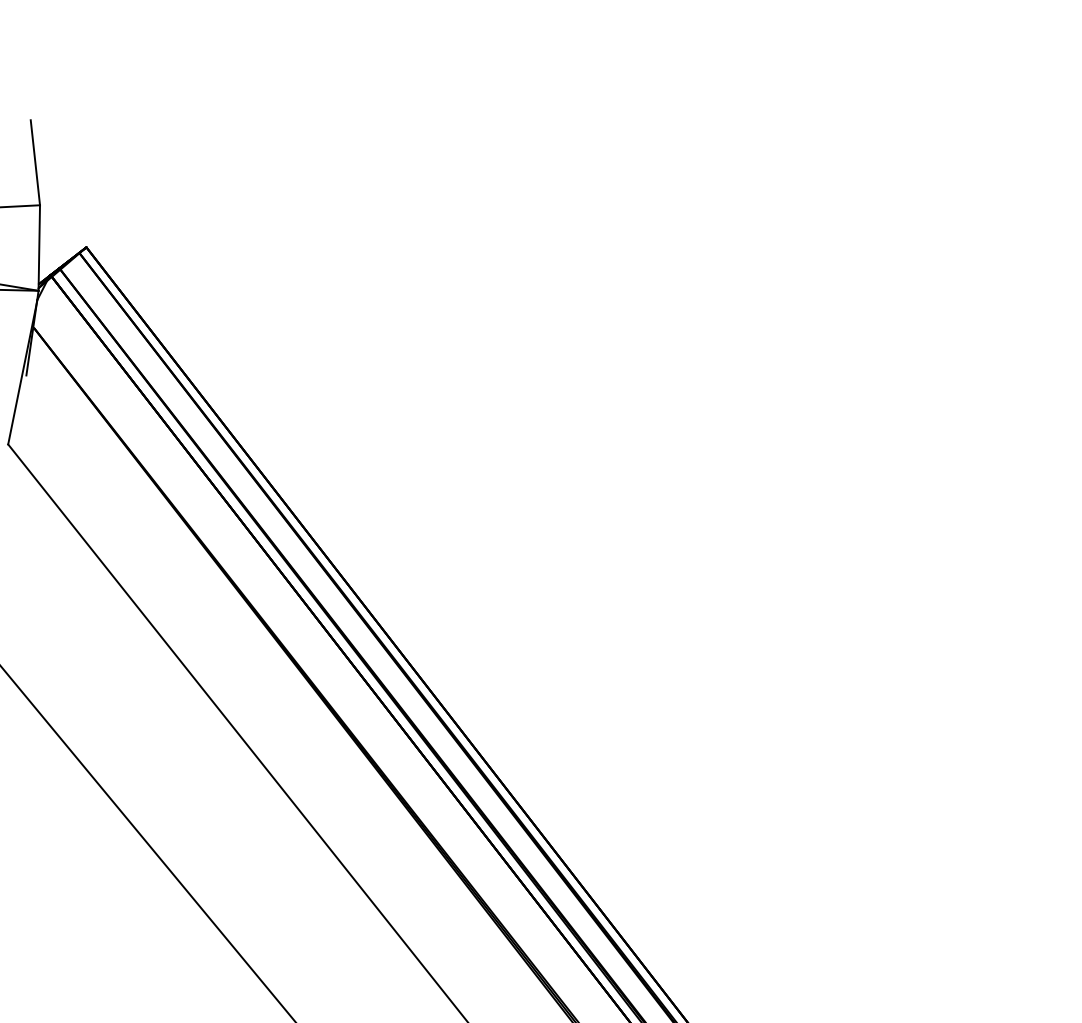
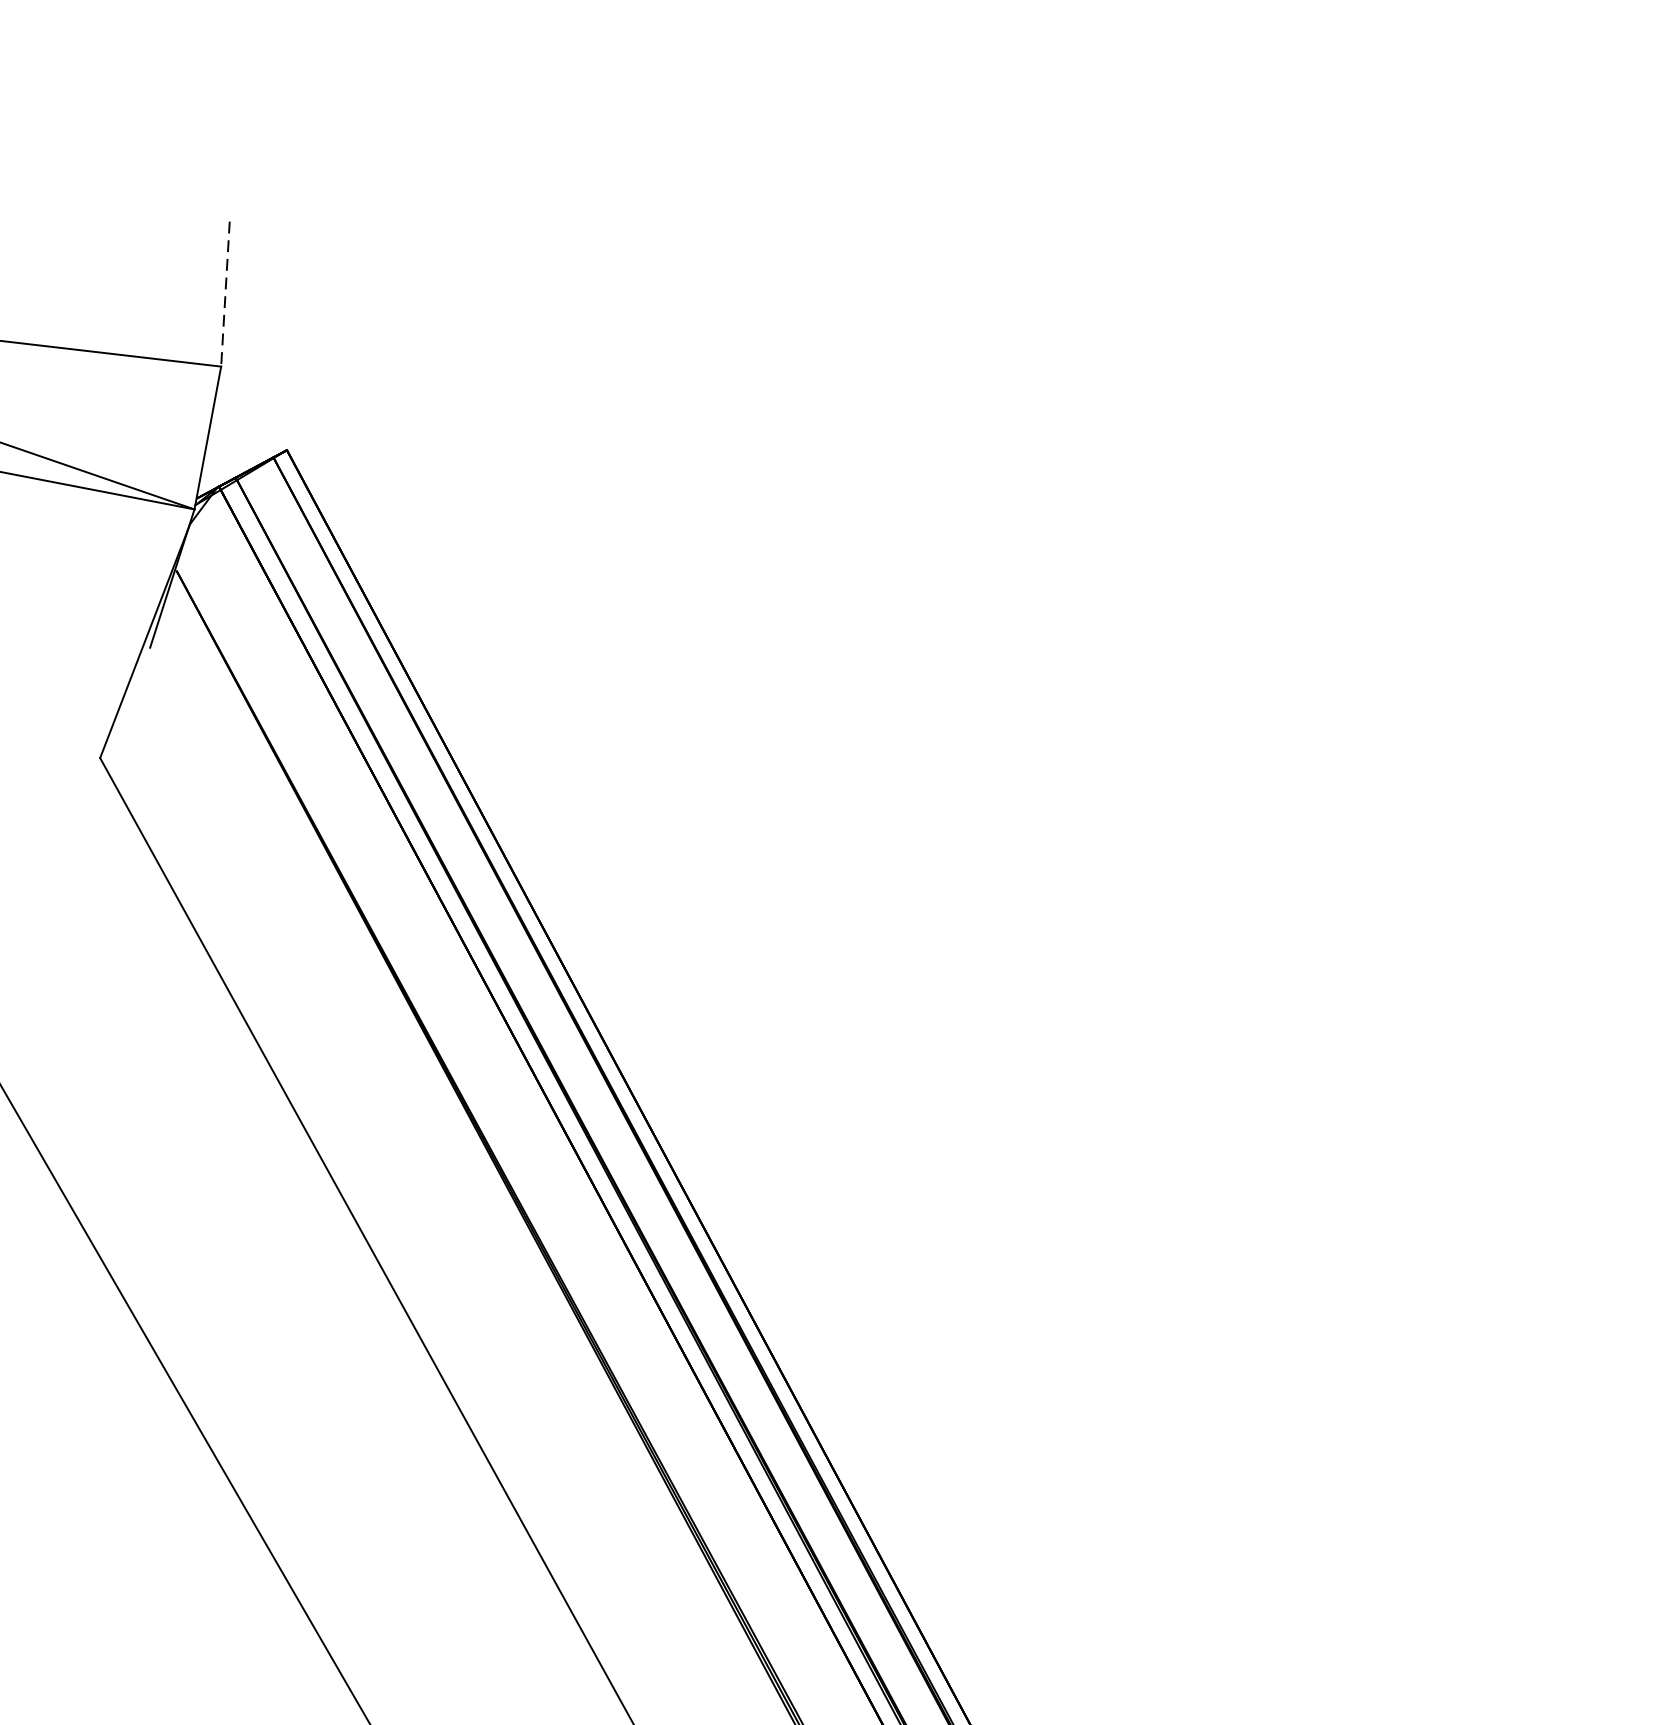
line: (35, 162) -> (225, 293), solid -> dashed

